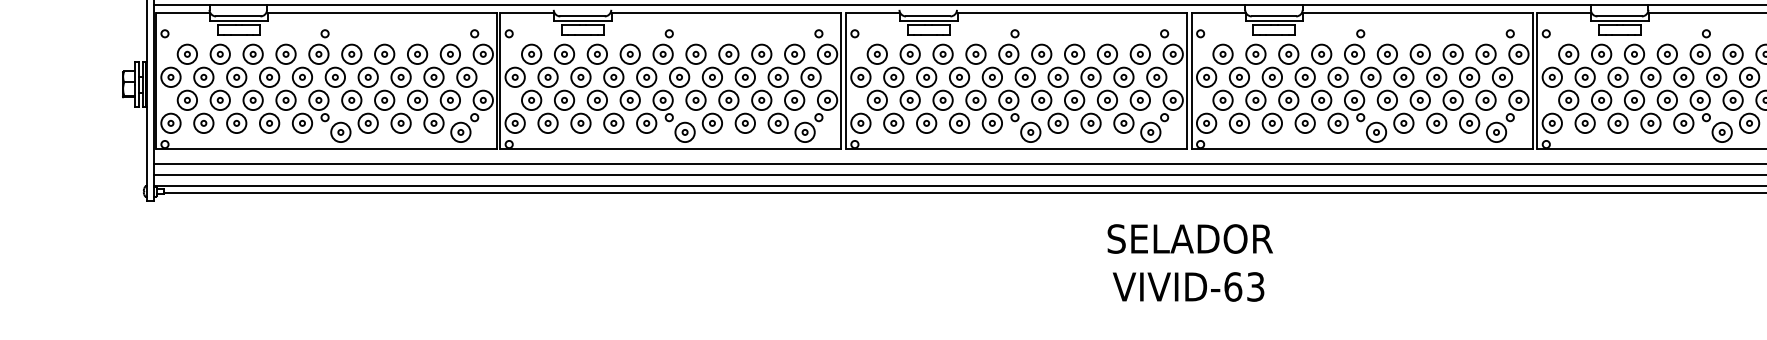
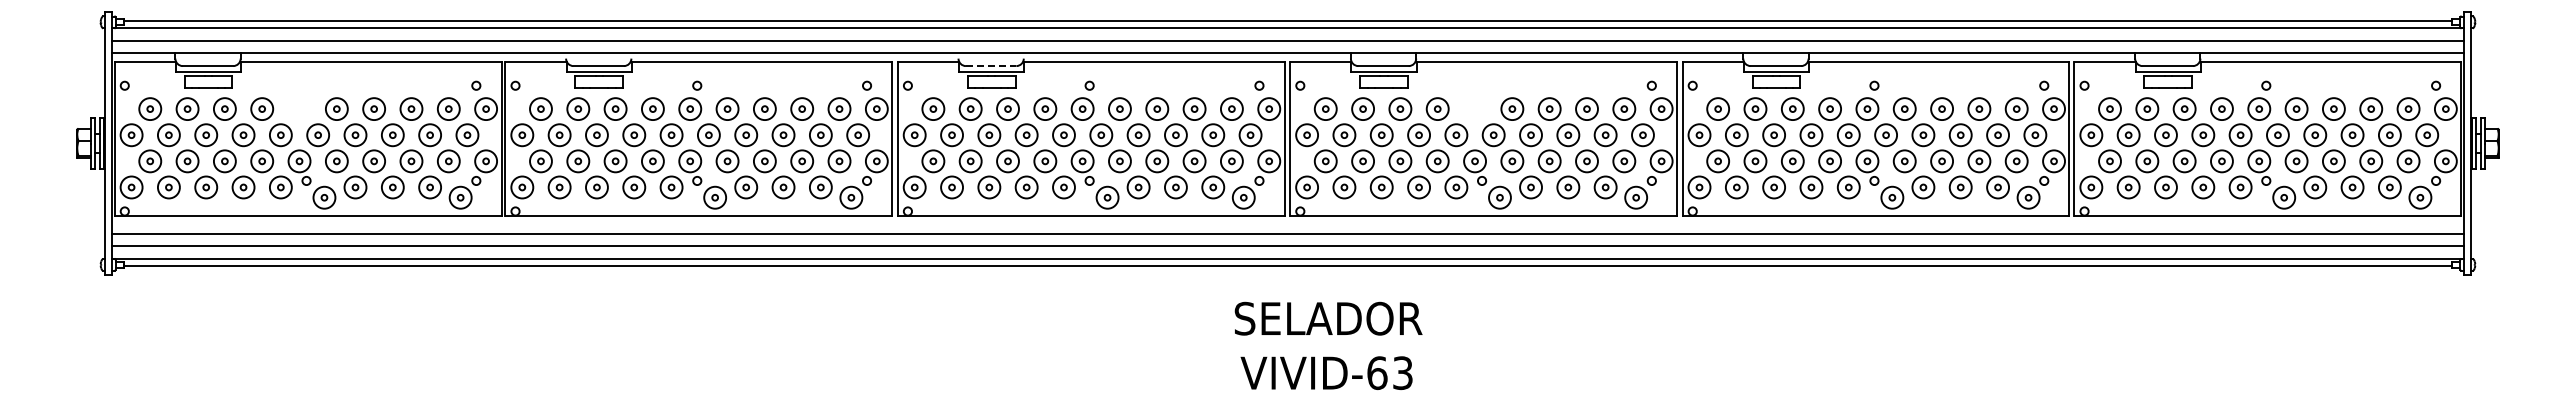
line: (928, 16) -> (991, 66), solid -> dashed
part: (318, 46) -> (299, 100), removed
part: (1354, 46) -> (1474, 100), removed
text: (1190, 262) -> (1328, 345), moved

